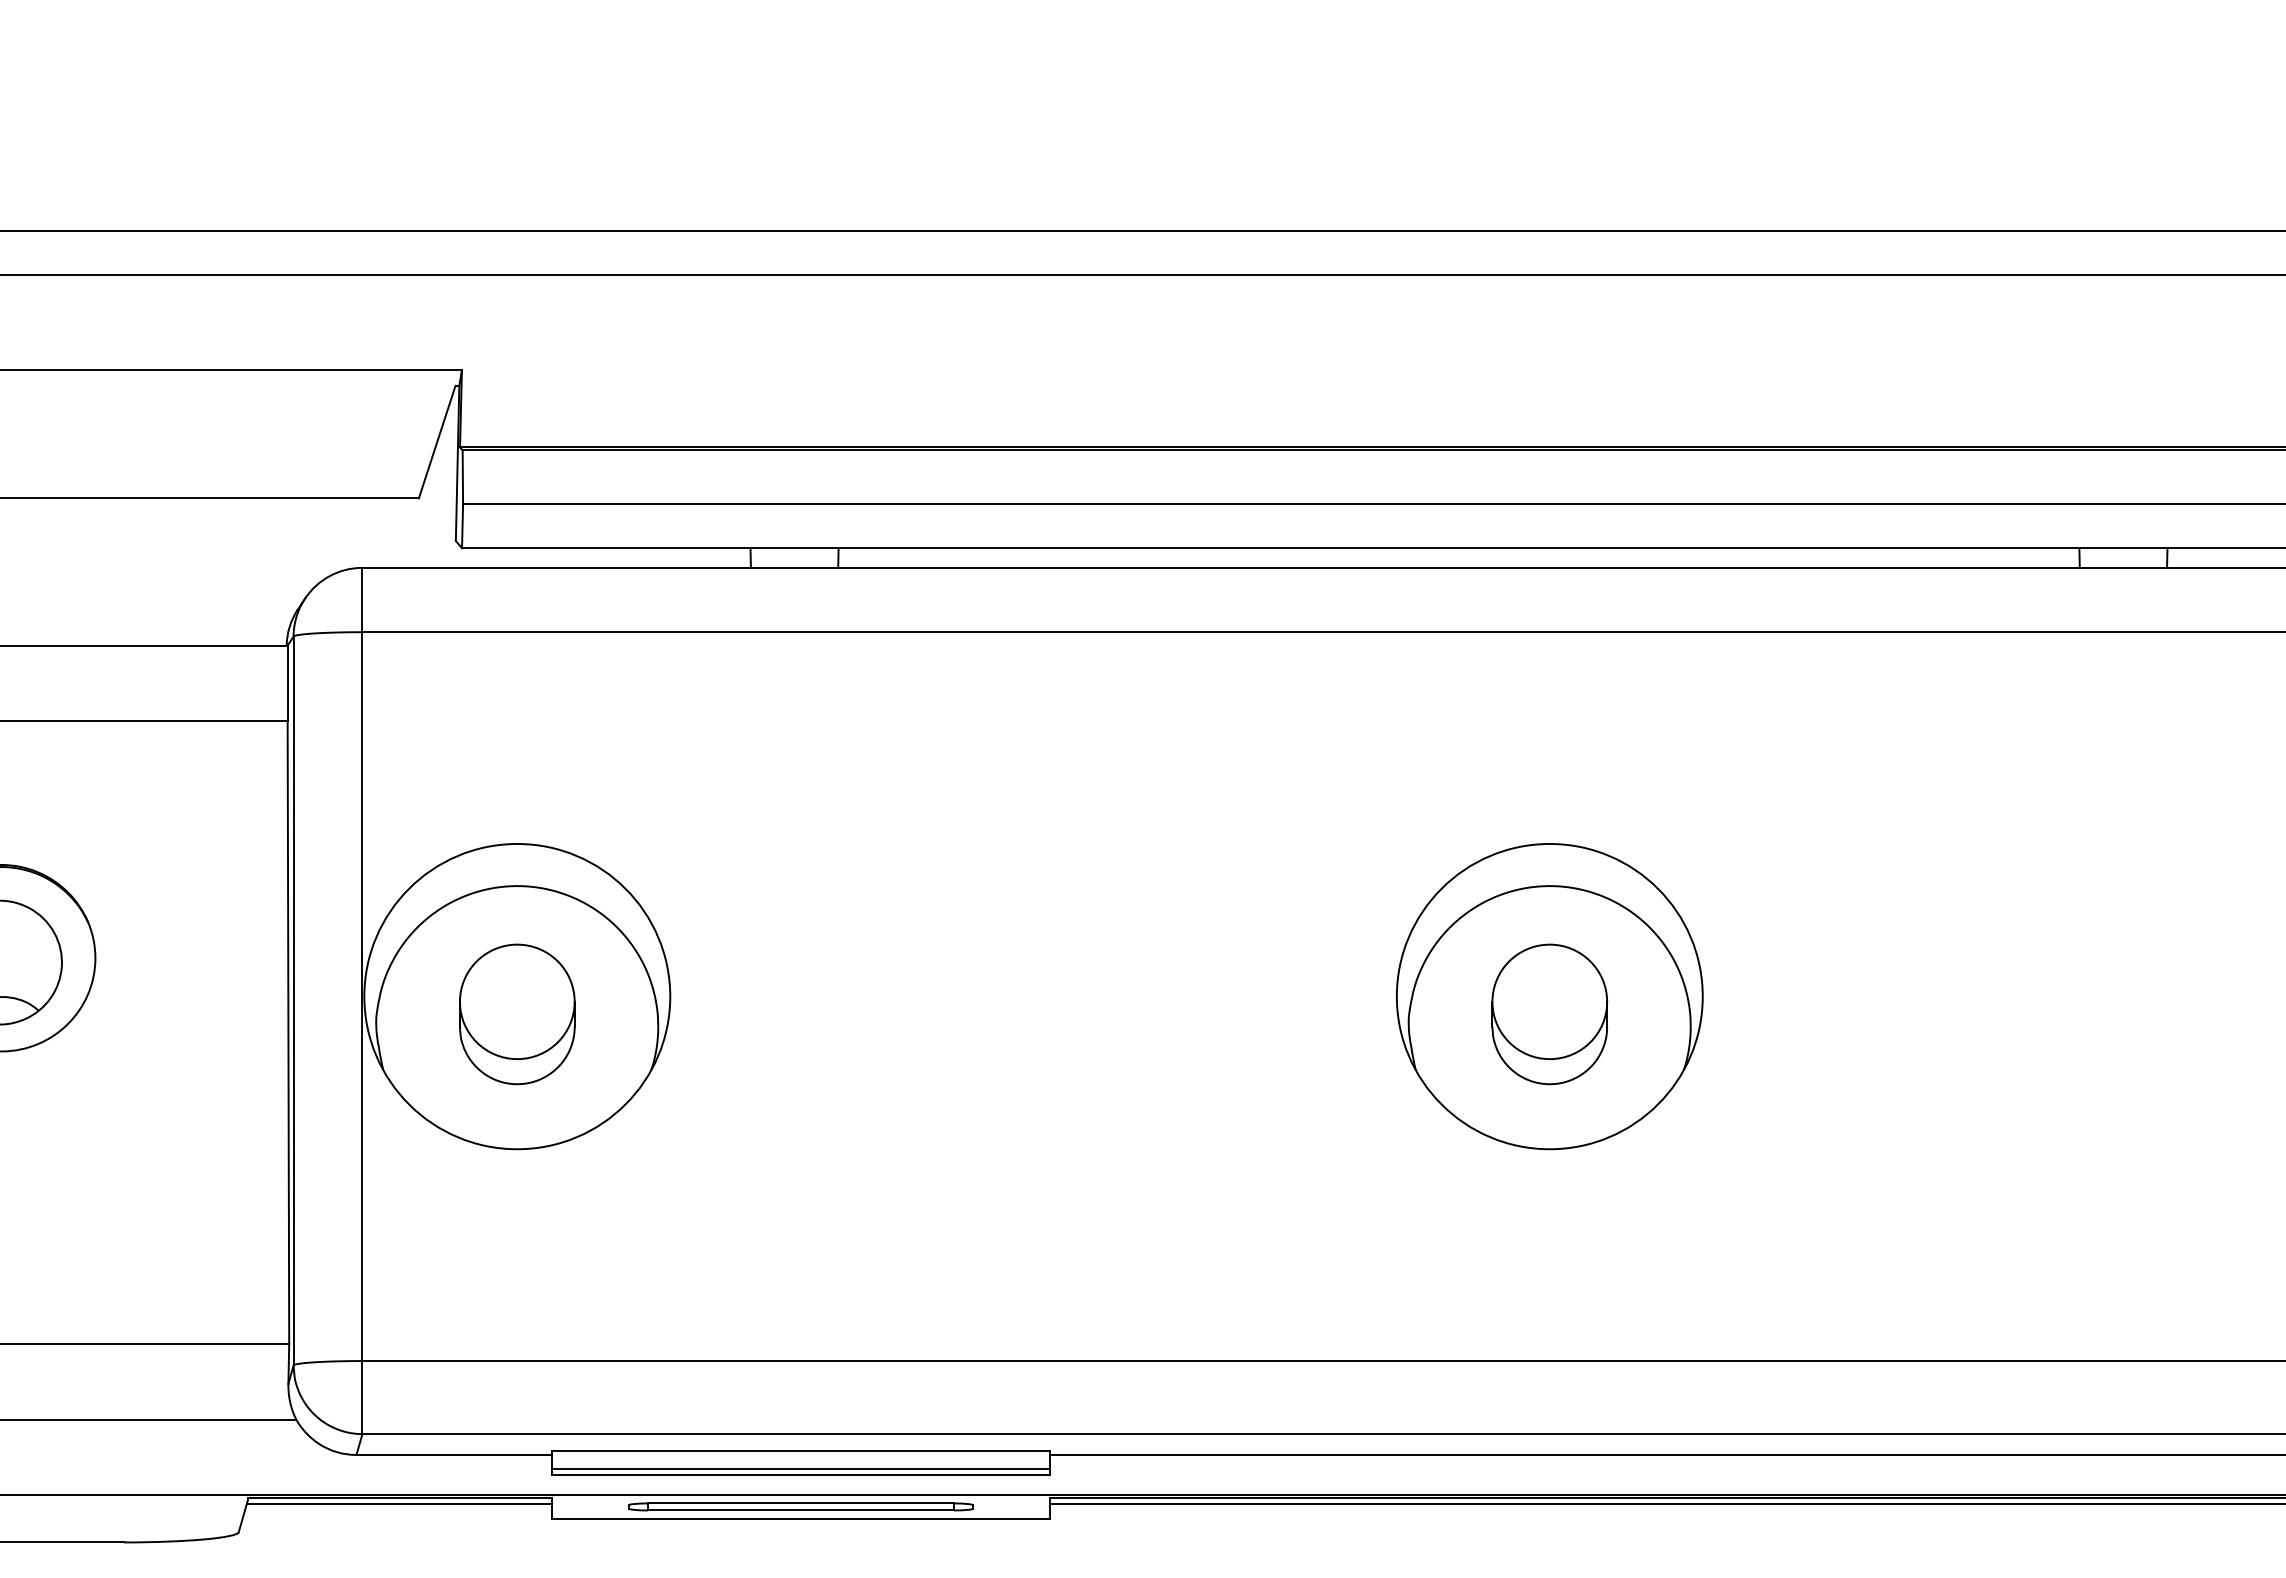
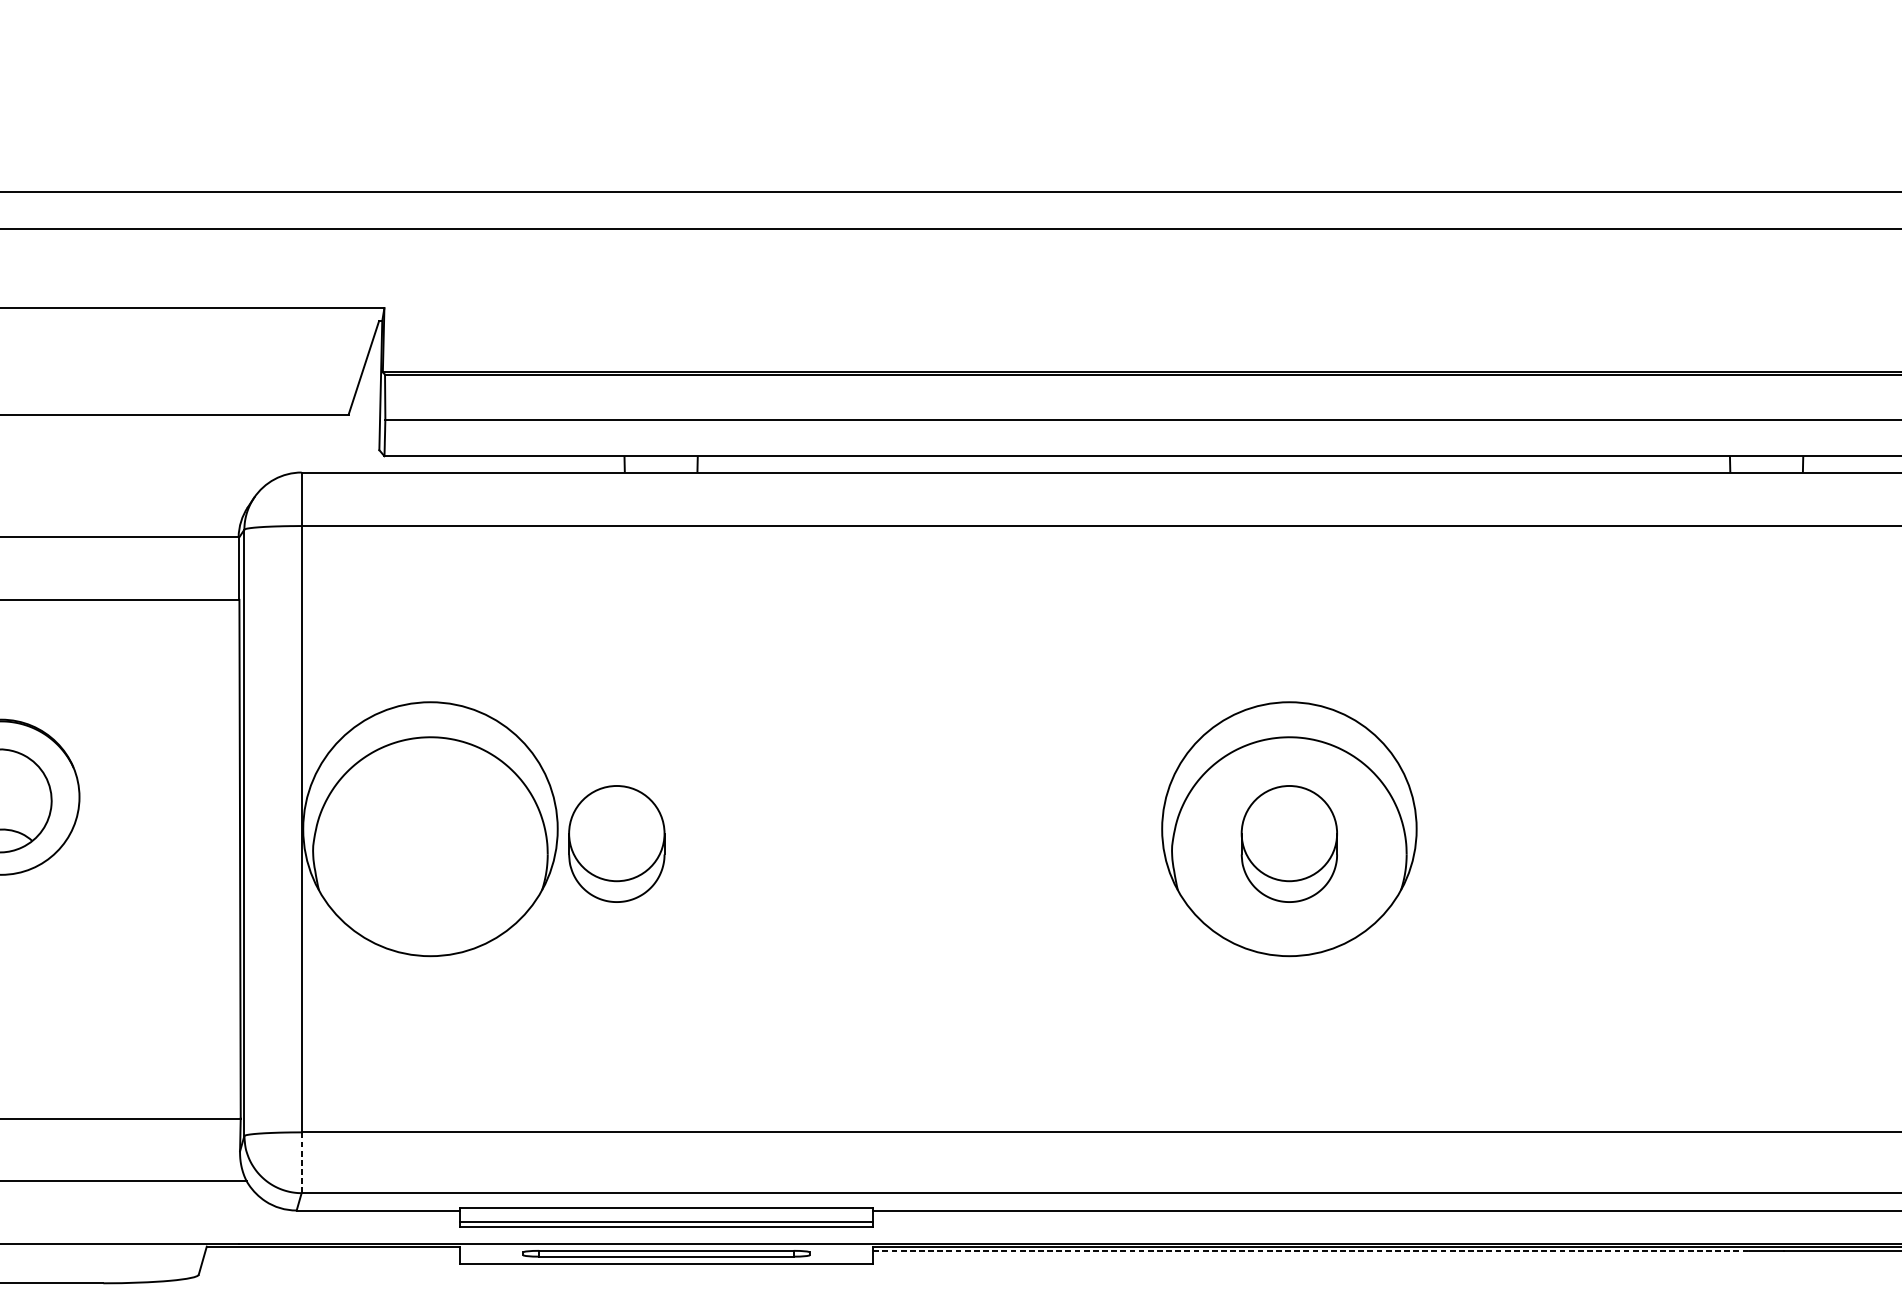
part: (517, 1014) -> (616, 844), moved
line: (362, 1397) -> (301, 1162), solid -> dashed
line: (399, 1504) -> (332, 1251), removed
line: (1576, 1504) -> (1311, 1251), solid -> dashed

